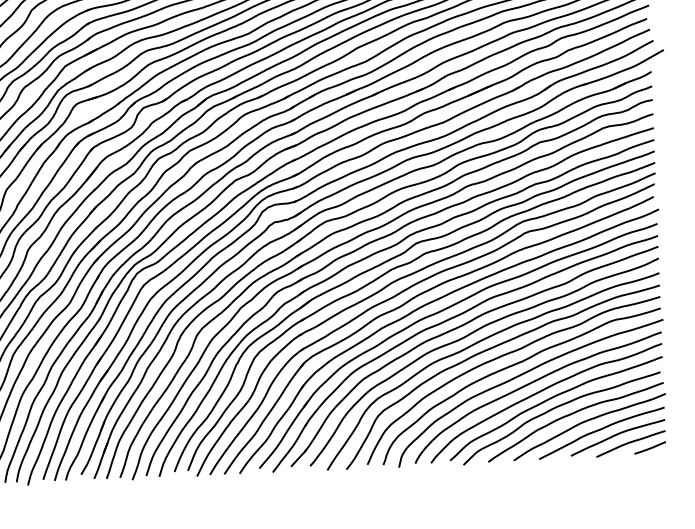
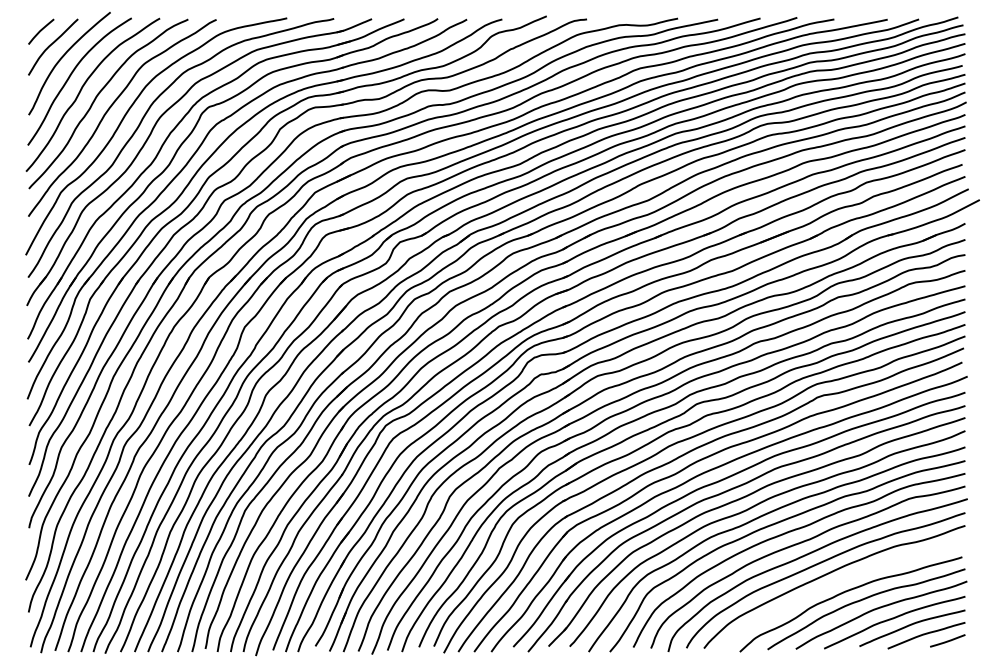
curve: (551, 399) -> (840, 582), removed

